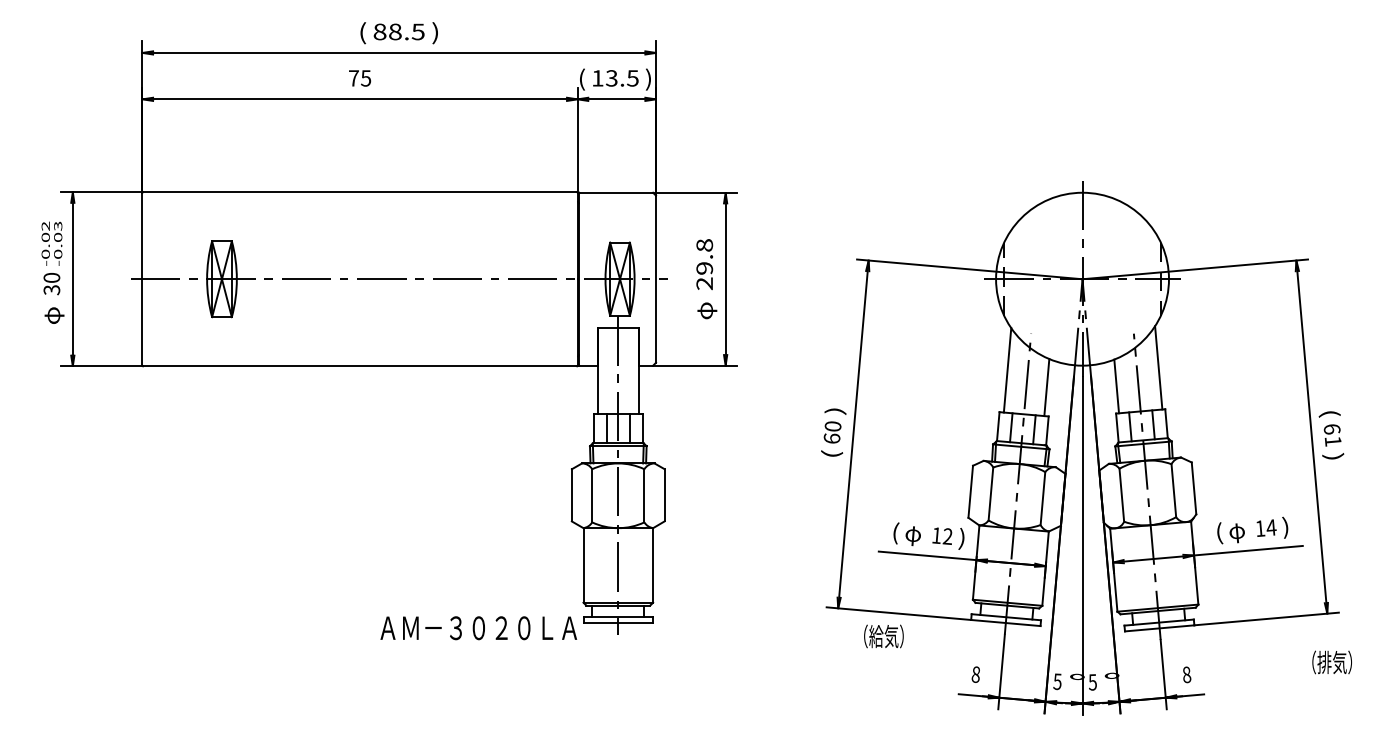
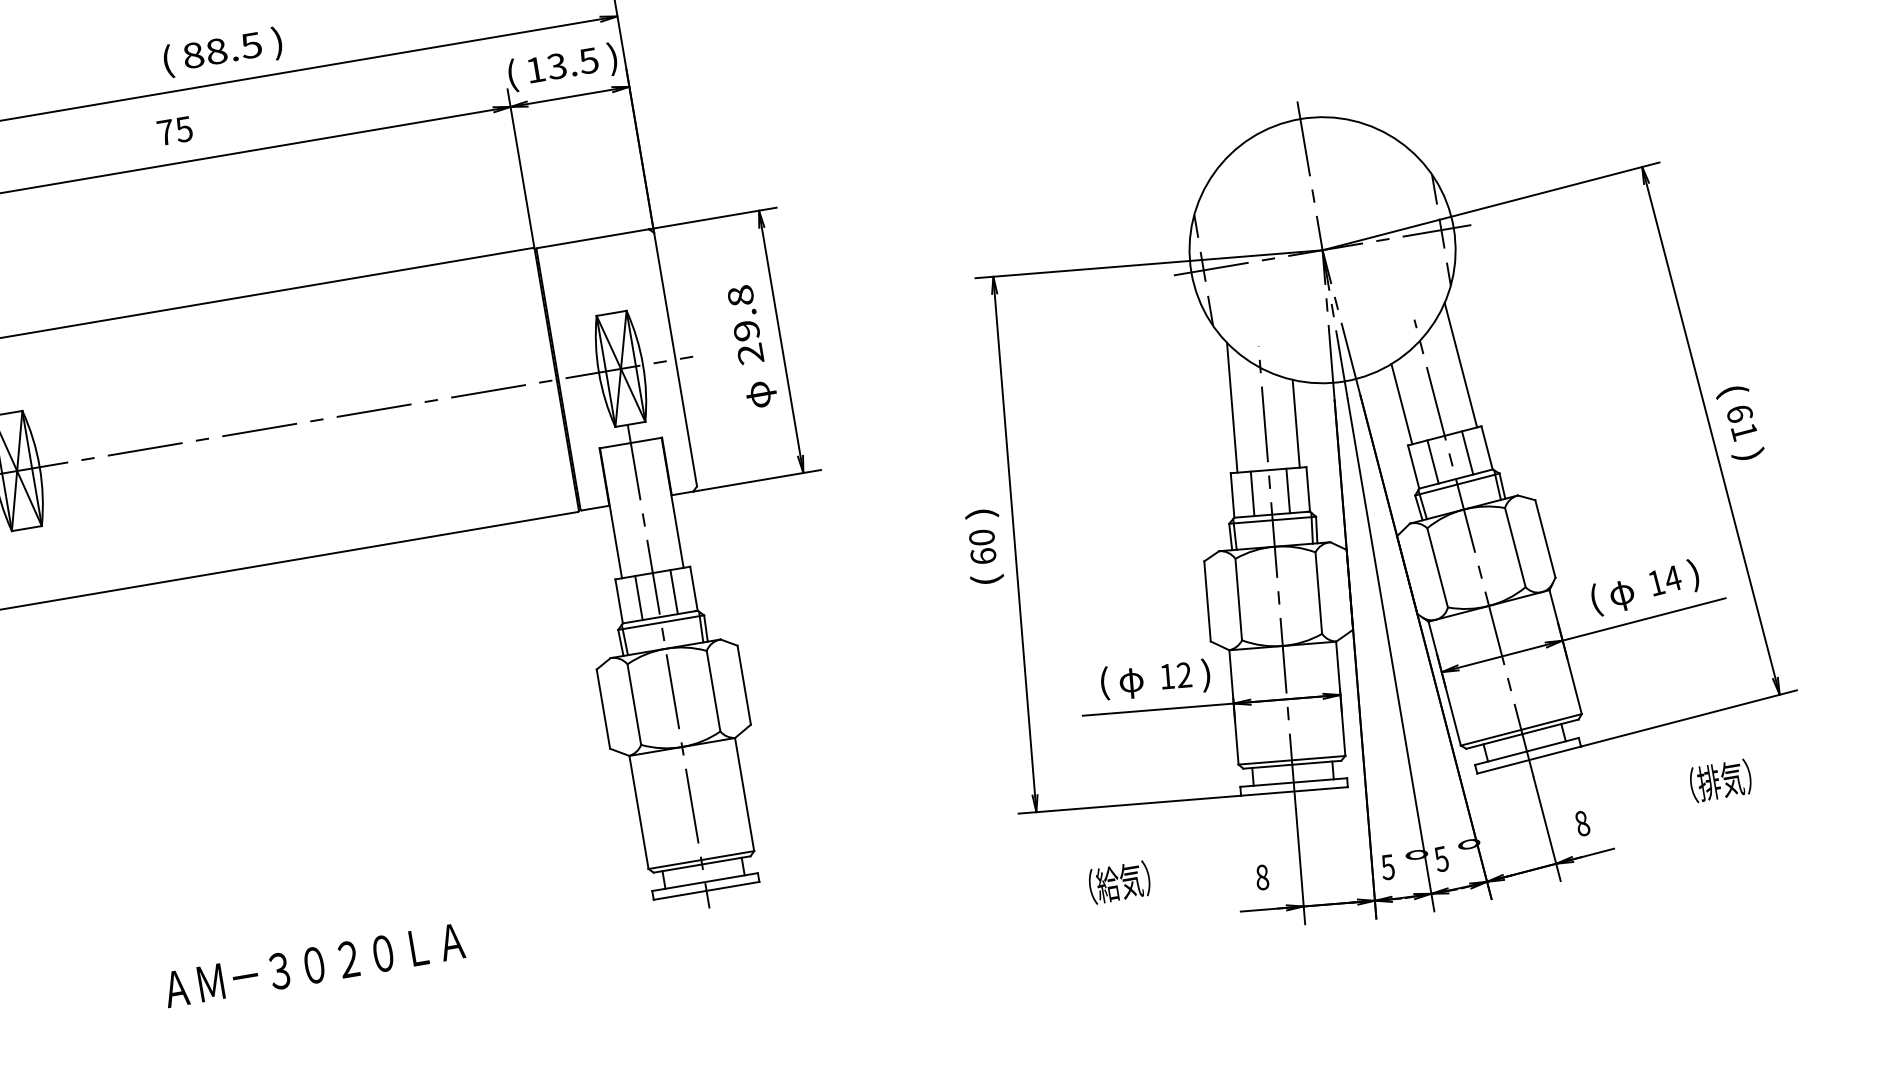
text: (478, 628) -> (313, 965), moved
text: (883, 636) -> (1118, 882), moved
text: (1331, 662) -> (1719, 781), moved

